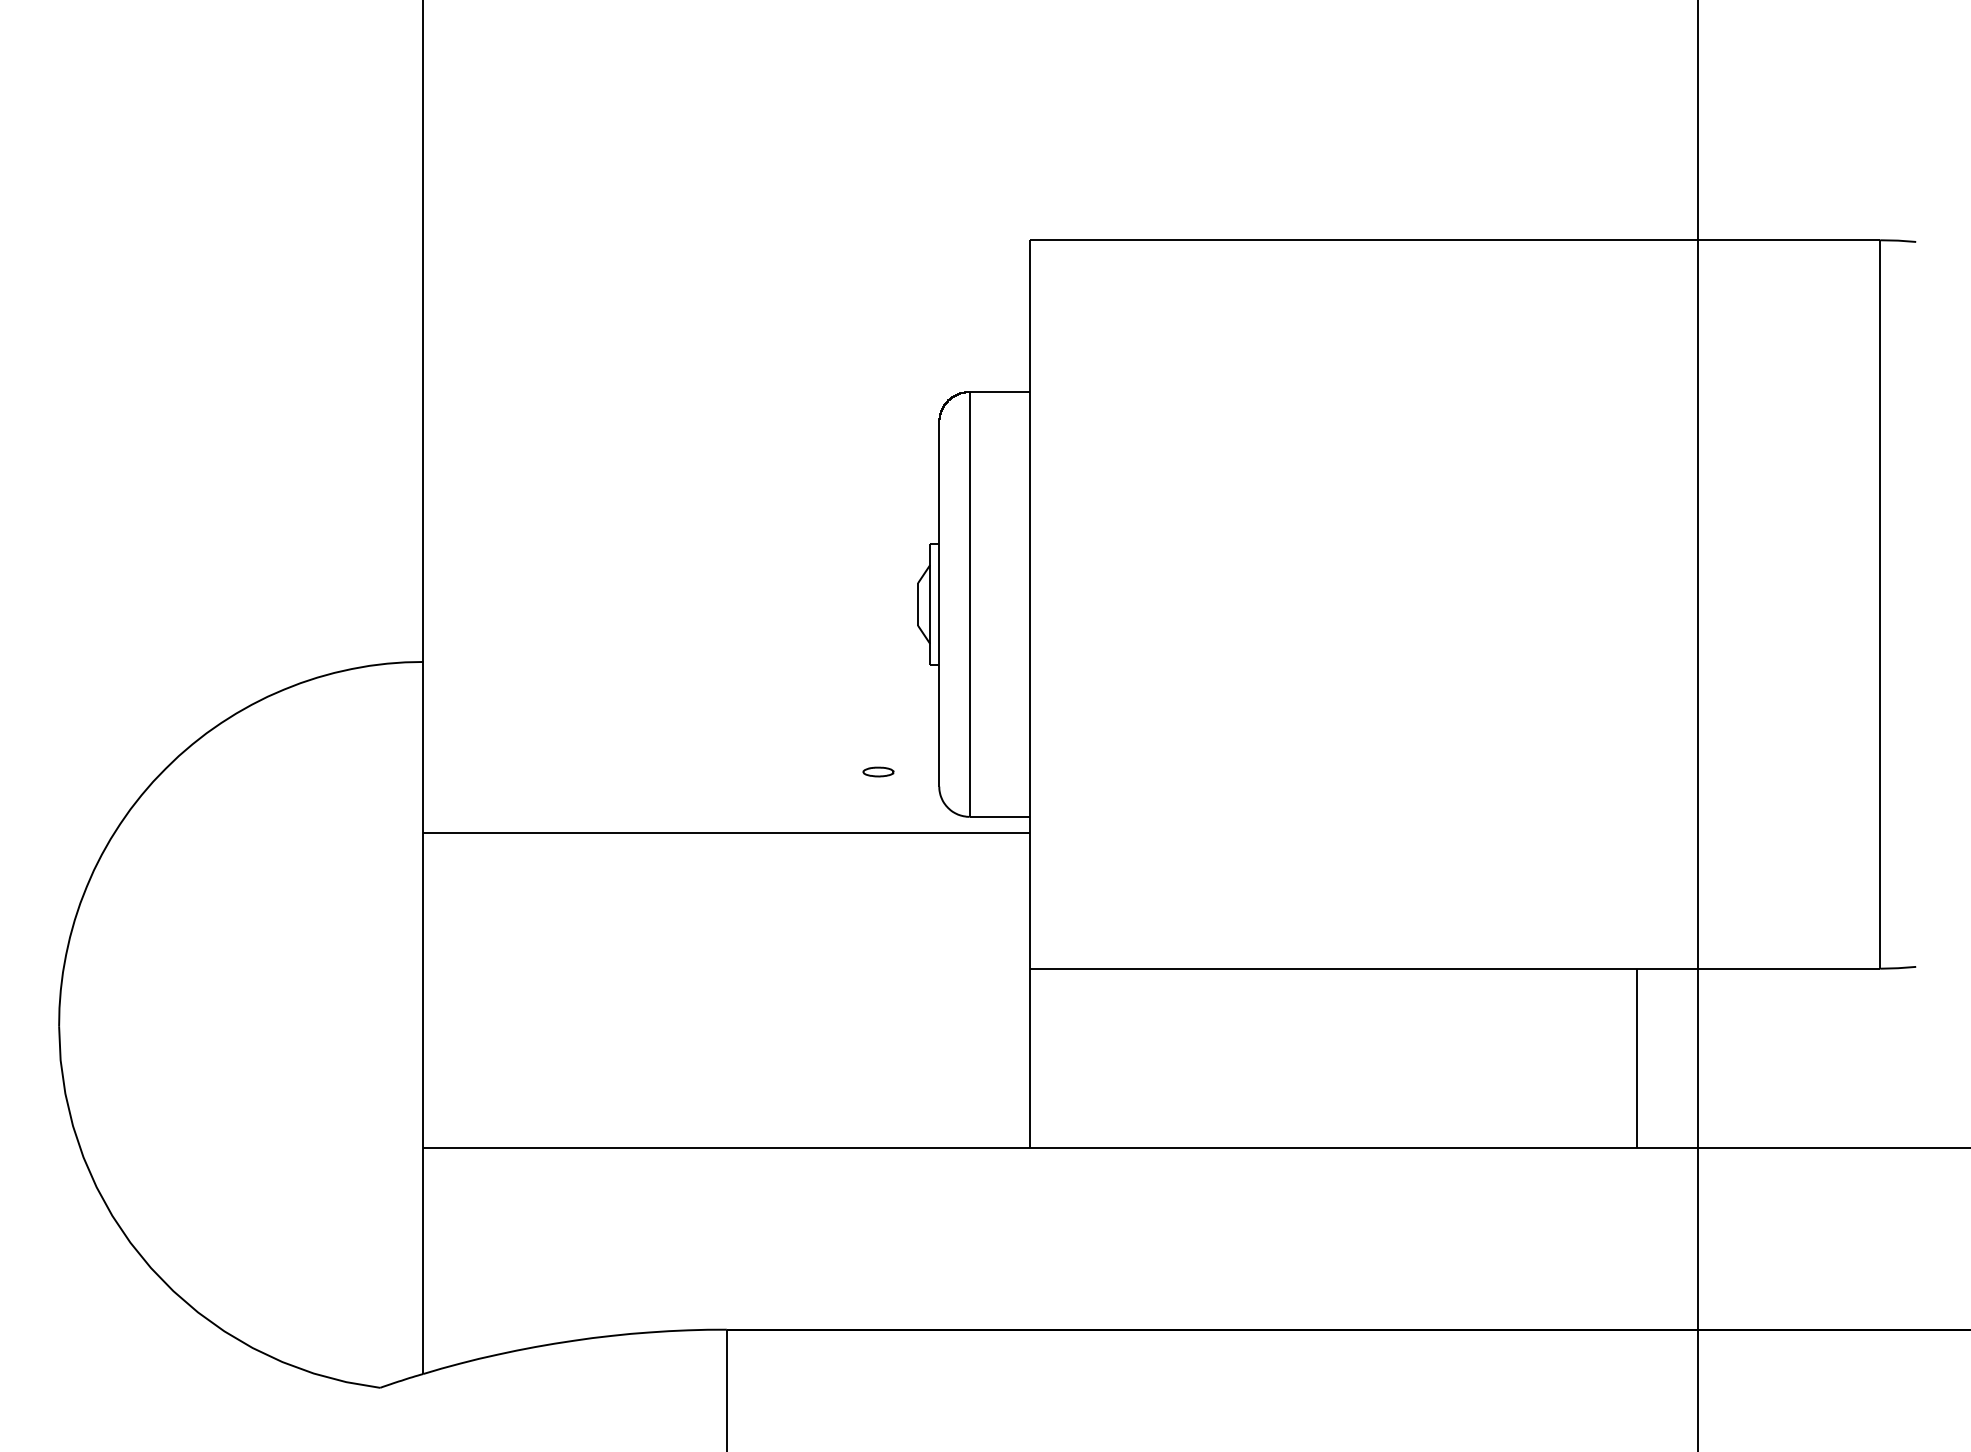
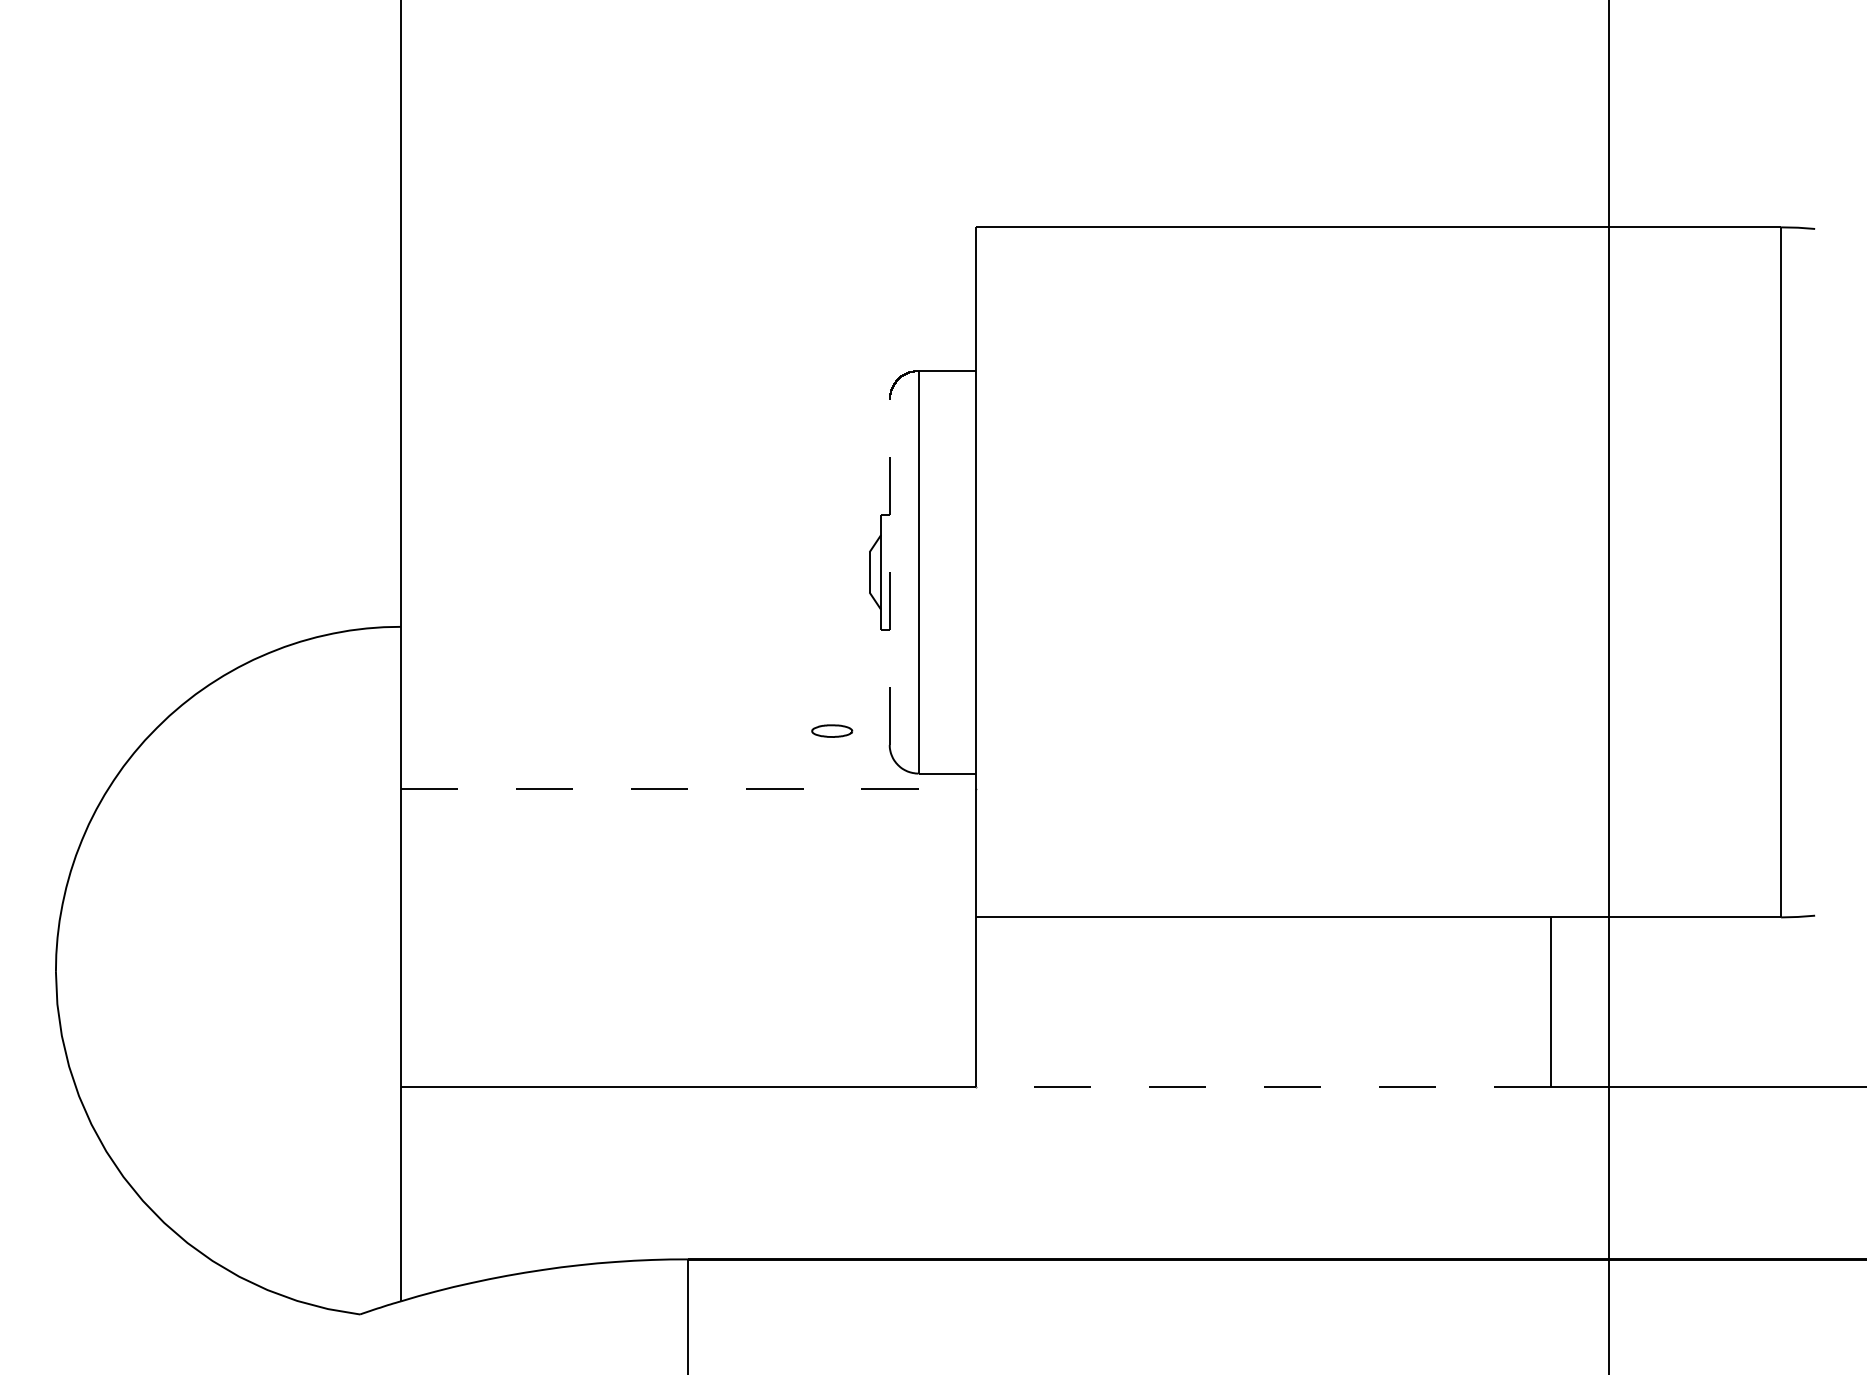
line: (939, 603) -> (889, 571), solid -> dashed
part: (878, 771) -> (832, 730), size x1.4
line: (726, 832) -> (688, 788), solid -> dashed
line: (1333, 1147) -> (1263, 1086), solid -> dashed

